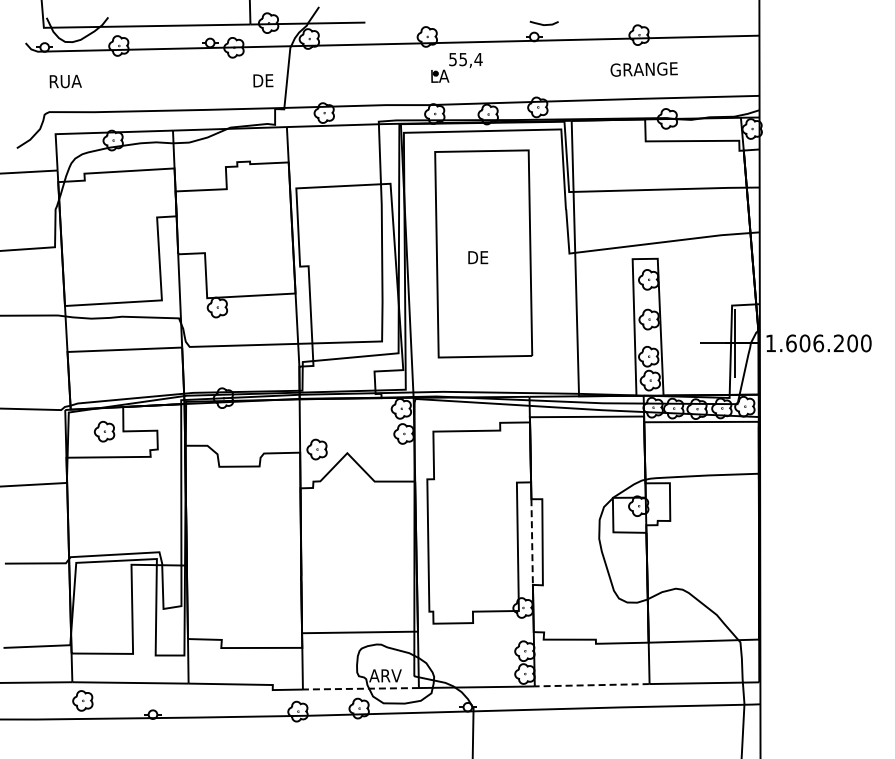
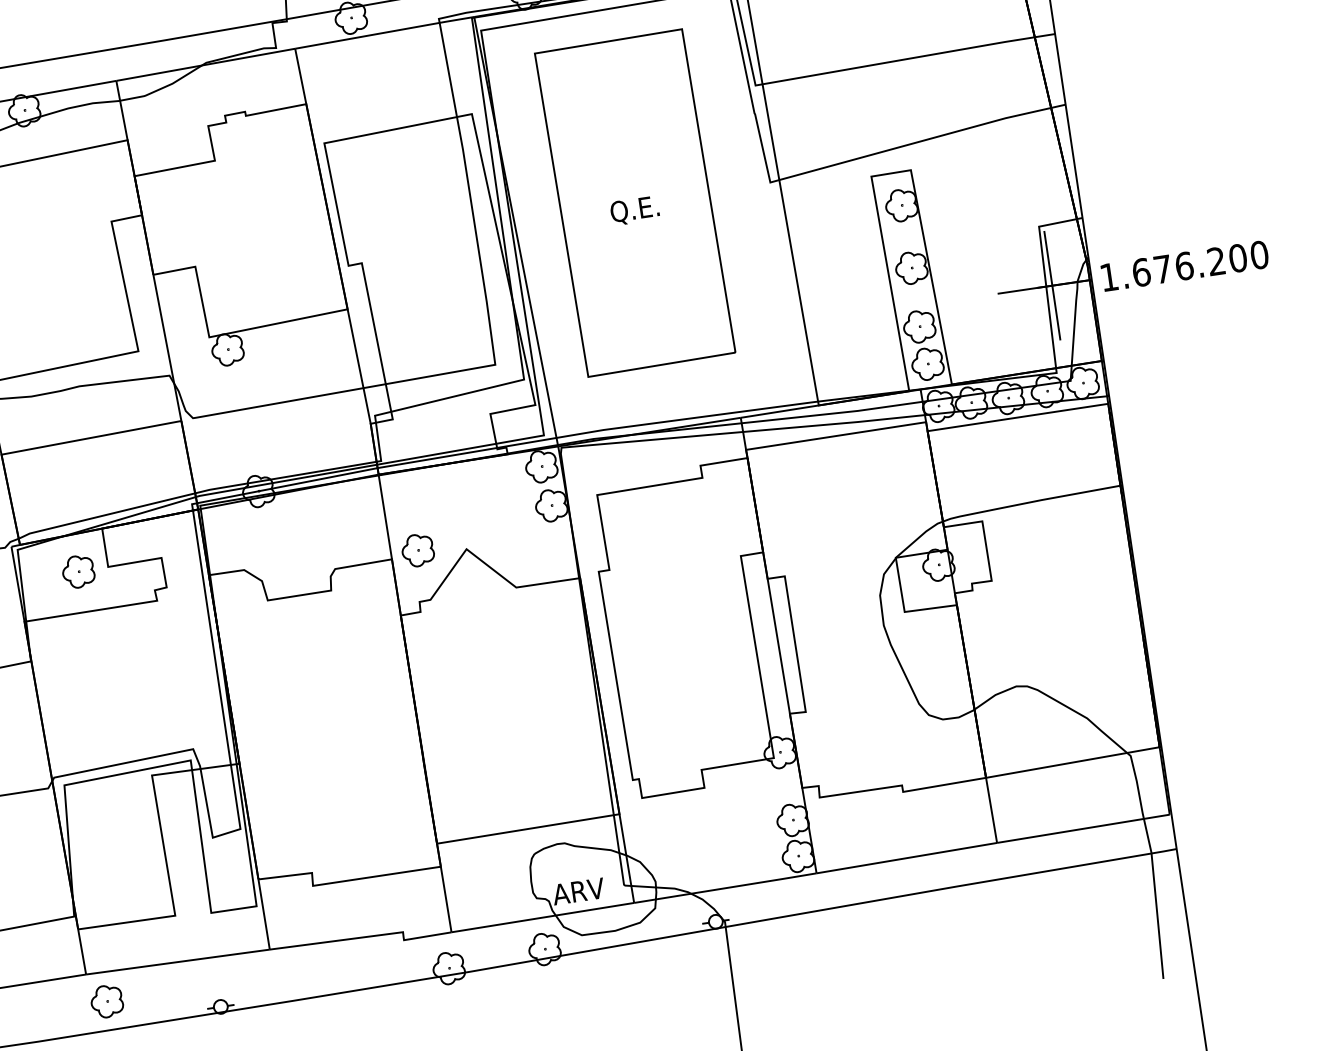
text: (482, 258) -> (634, 210), DE -> Q.E.
text: (804, 343) -> (1162, 269), 1.606.200 -> 1.676.200
line: (532, 542) -> (779, 646), dashed -> solid
line: (592, 685) -> (907, 858), dashed -> solid
line: (360, 688) -> (542, 917), dashed -> solid

